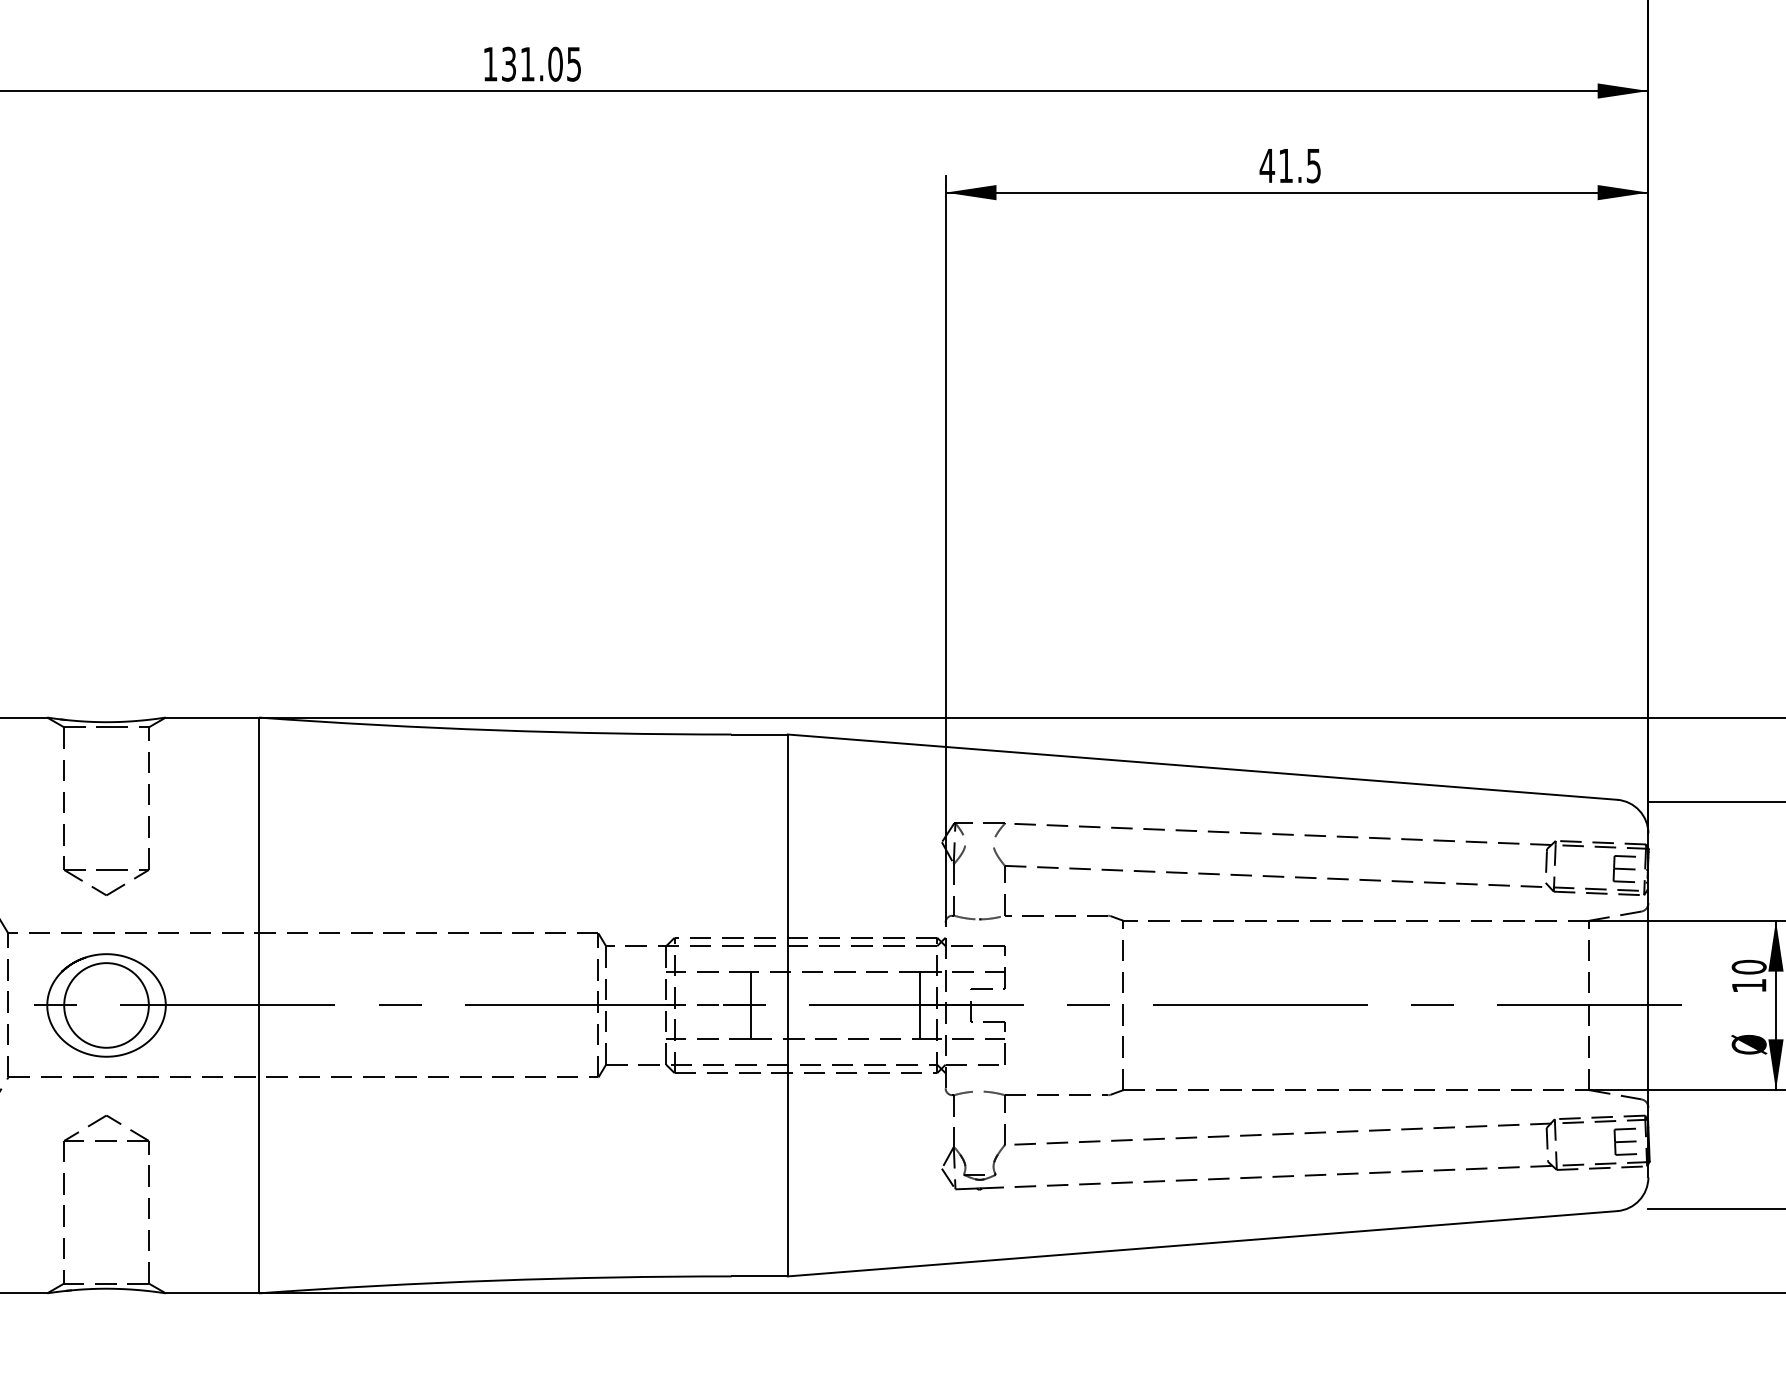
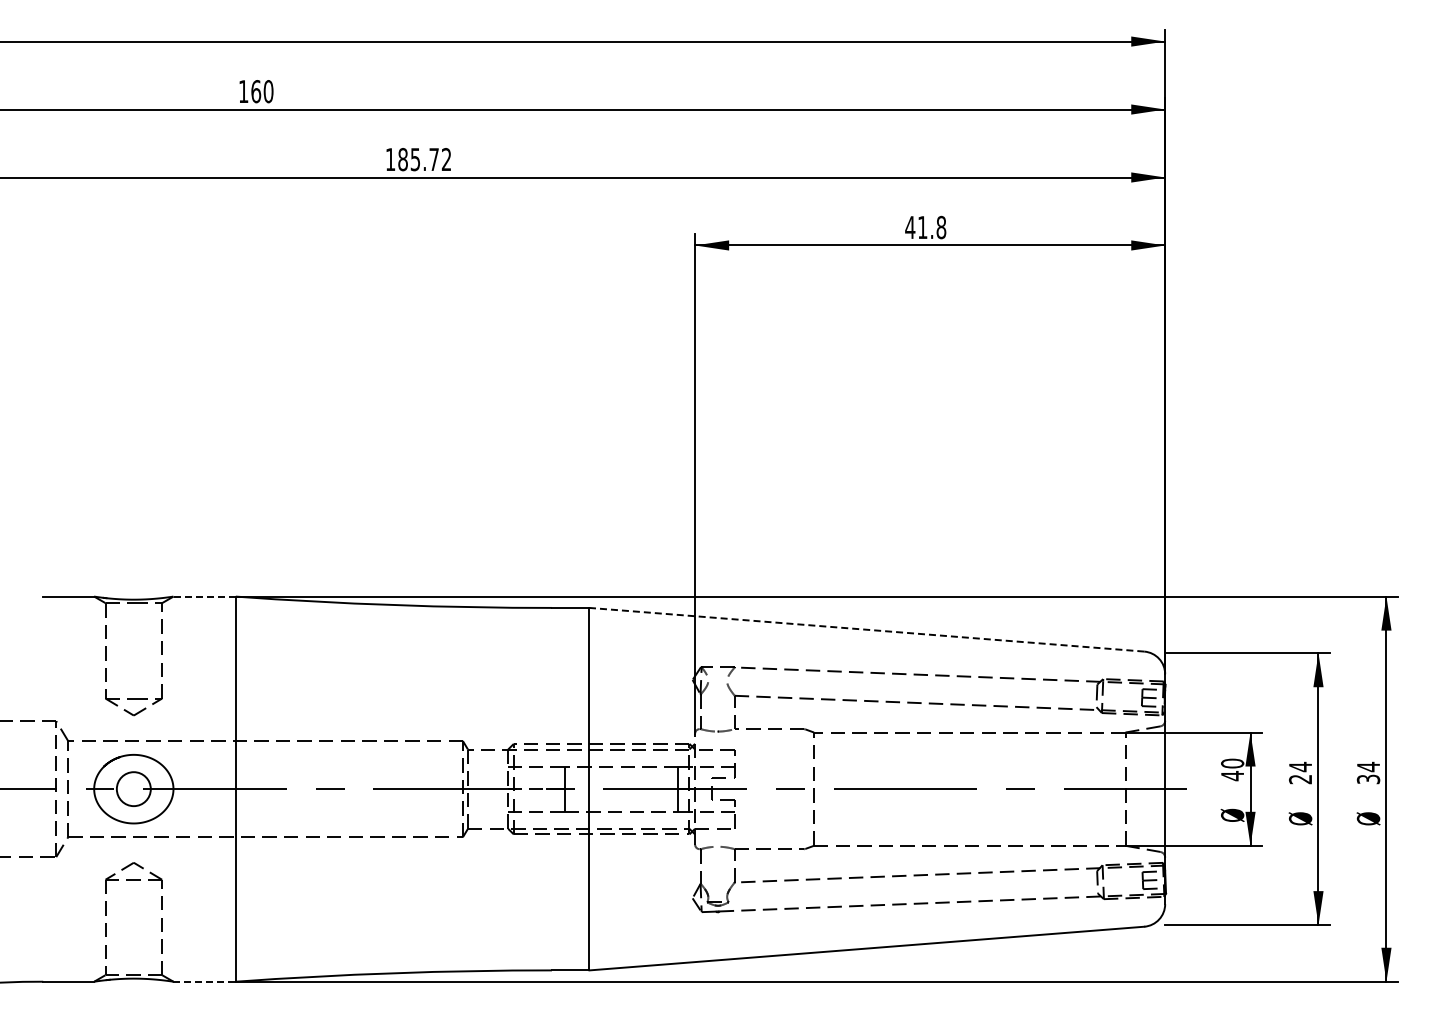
text: (541, 64) -> (424, 159), 131.05 -> 185.72
text: (1313, 165) -> (941, 227), 41.5 -> 41.8
line: (212, 717) -> (204, 596), solid -> dashed
line: (1201, 766) -> (866, 629), solid -> dashed
text: (1749, 986) -> (1232, 776), 10 -> 40
circle: (106, 1004) -> (133, 788), size x0.6
line: (213, 1293) -> (205, 981), solid -> dashed

